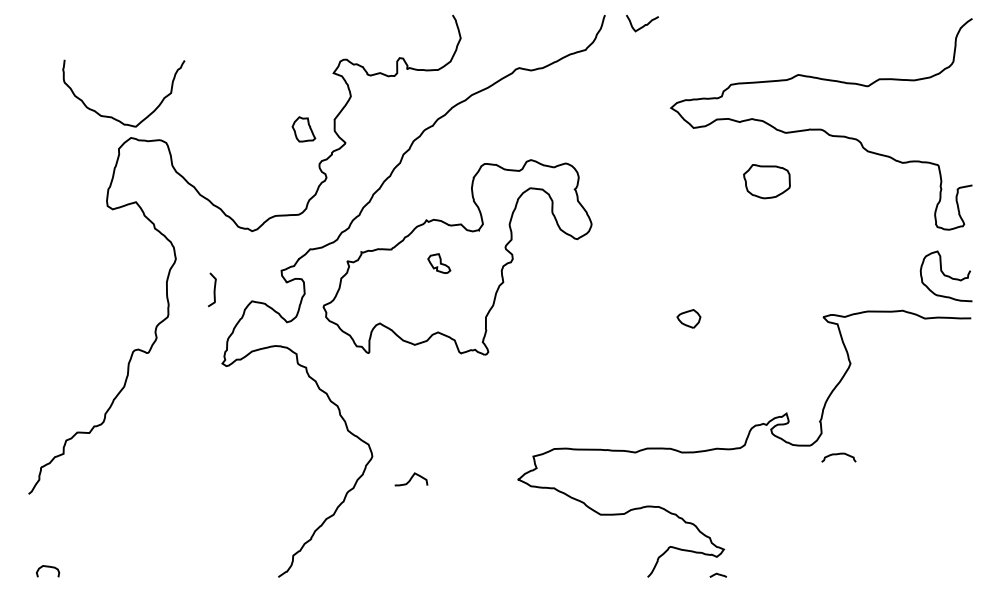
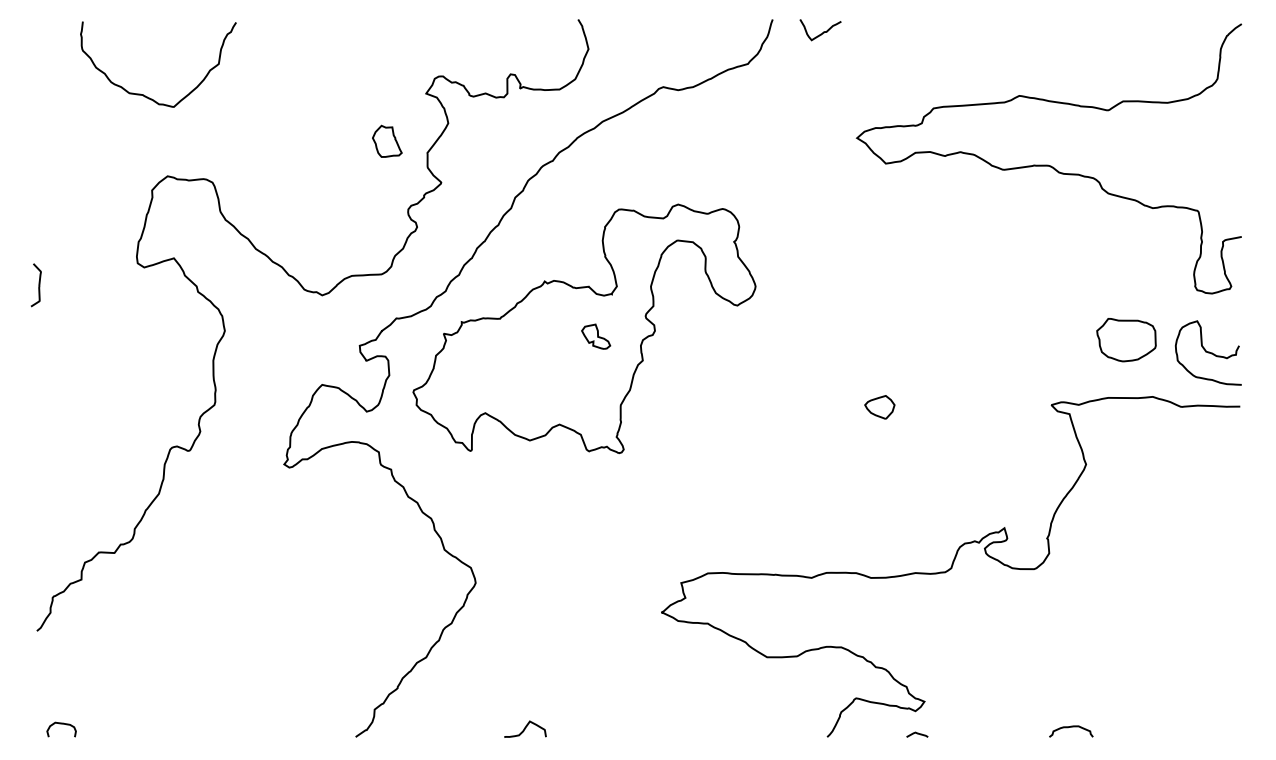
curve: (112, 116) -> (143, 94), moved
part: (304, 128) -> (387, 140), moved
part: (766, 181) -> (1126, 340), moved
part: (439, 263) -> (596, 336), moved
curve: (213, 290) -> (38, 285), moved
curve: (839, 454) -> (1071, 727), moved
curve: (411, 478) -> (525, 728), moved

